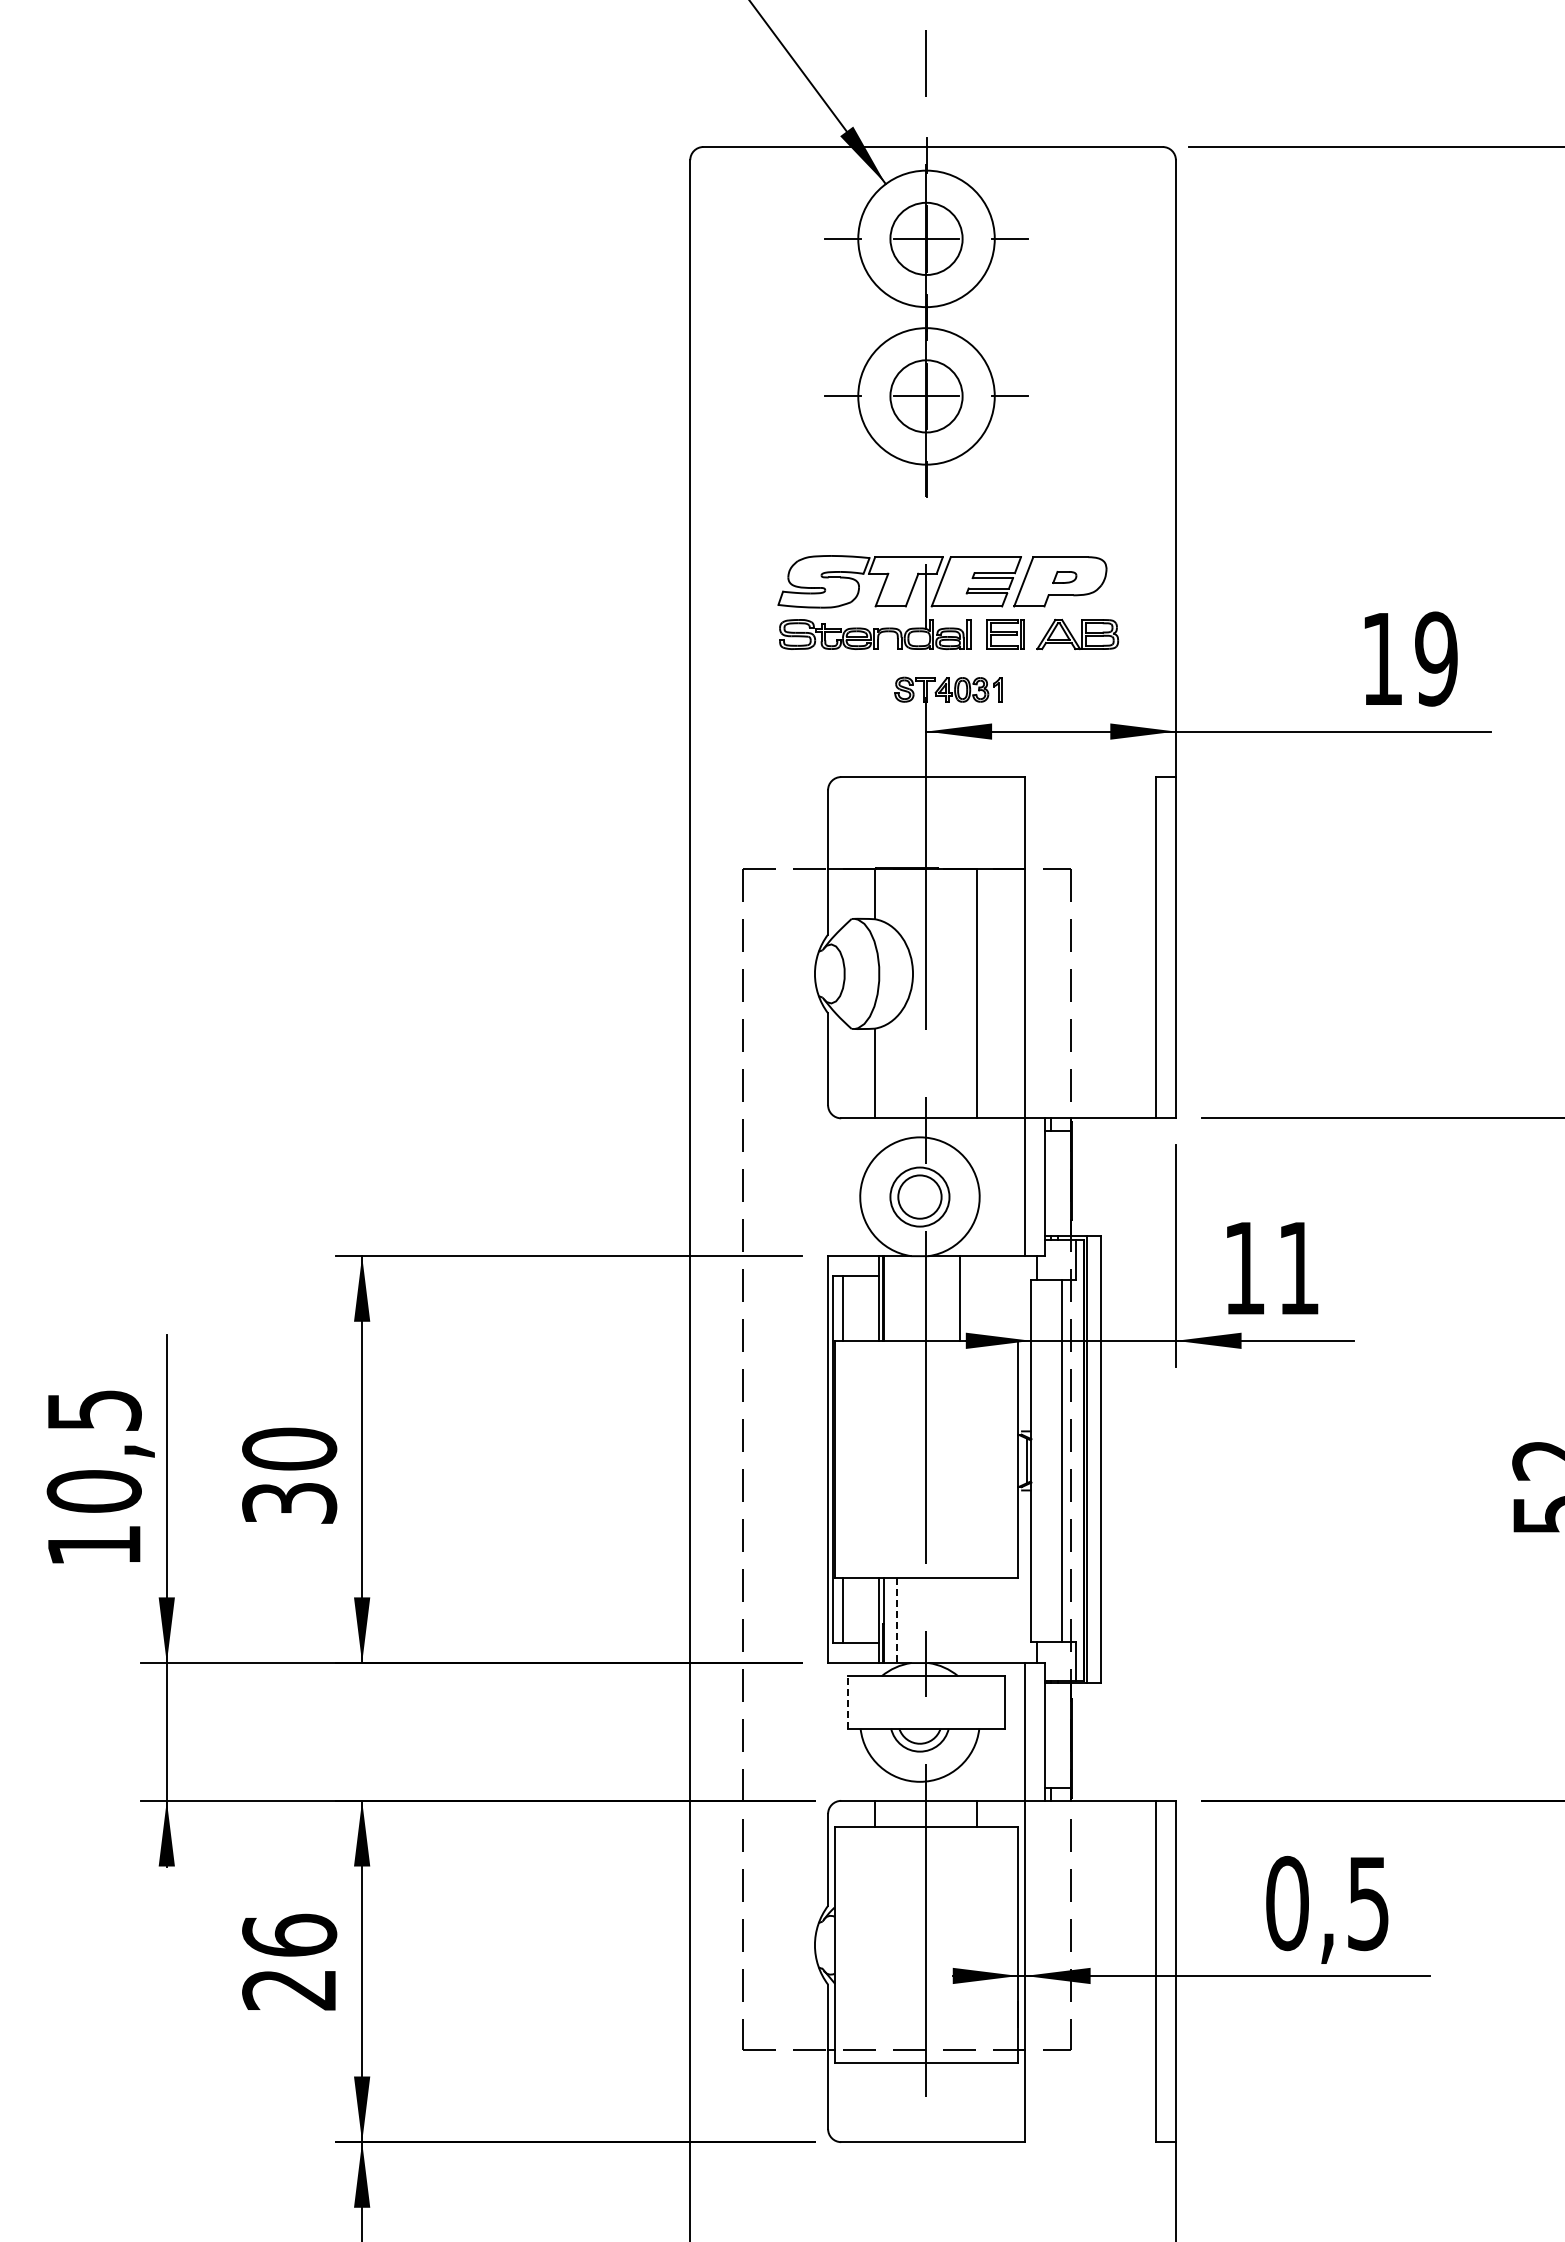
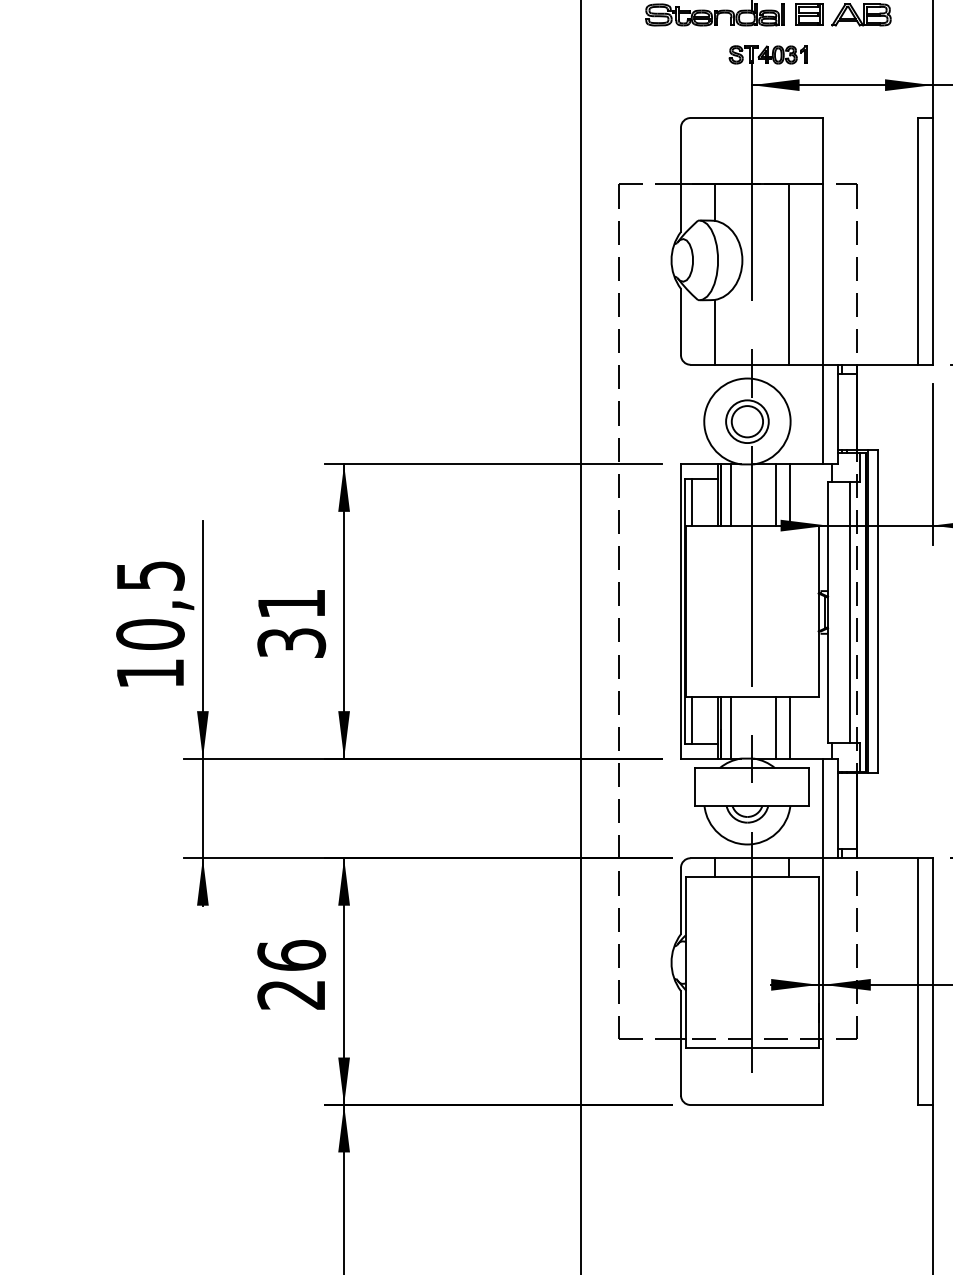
line: (896, 1298) -> (730, 495), added
line: (979, 1298) -> (790, 495), added
text: (289, 1448) -> (291, 603), 30 -> 31
line: (896, 1620) -> (730, 727), dashed -> solid
line: (960, 1620) -> (776, 727), added
line: (979, 1620) -> (790, 727), added
line: (847, 1701) -> (695, 786), dashed -> solid

